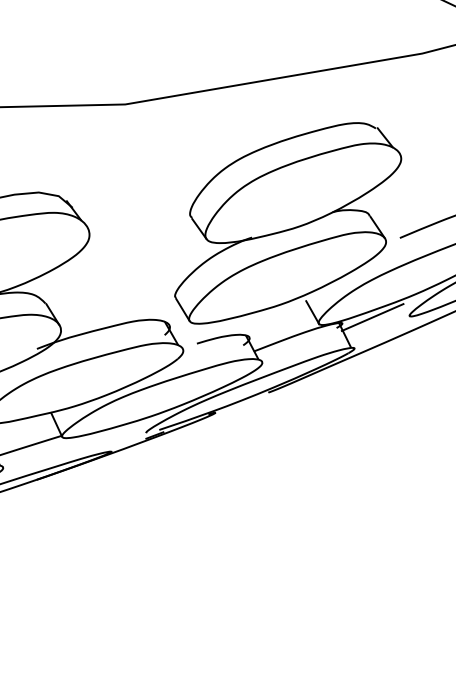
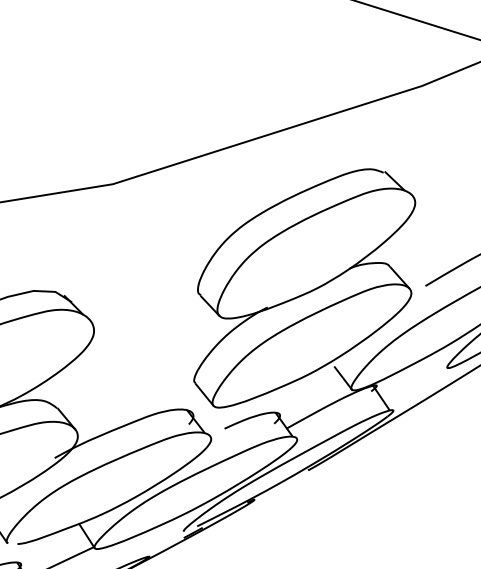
line: (372, 317) -> (407, 374), removed

